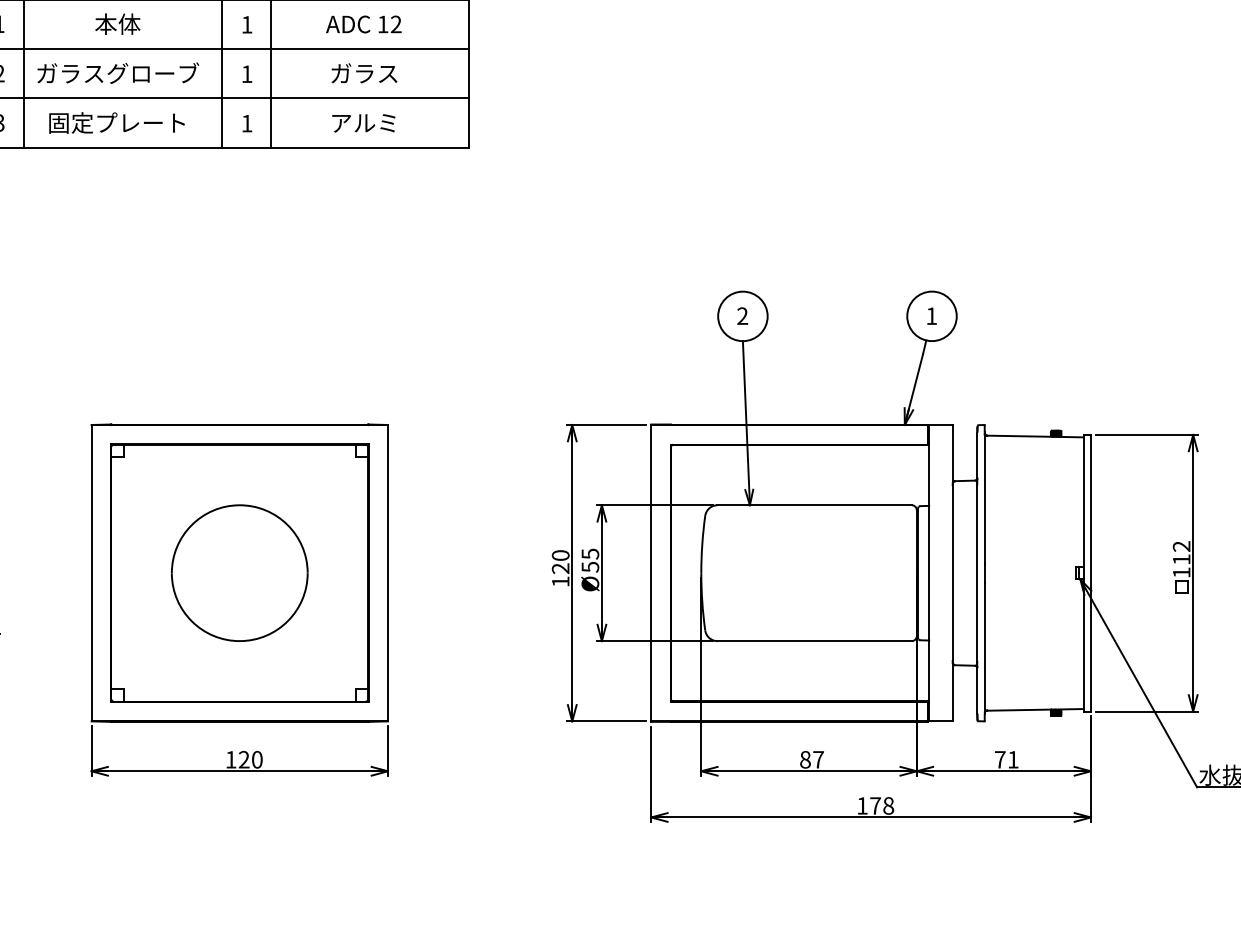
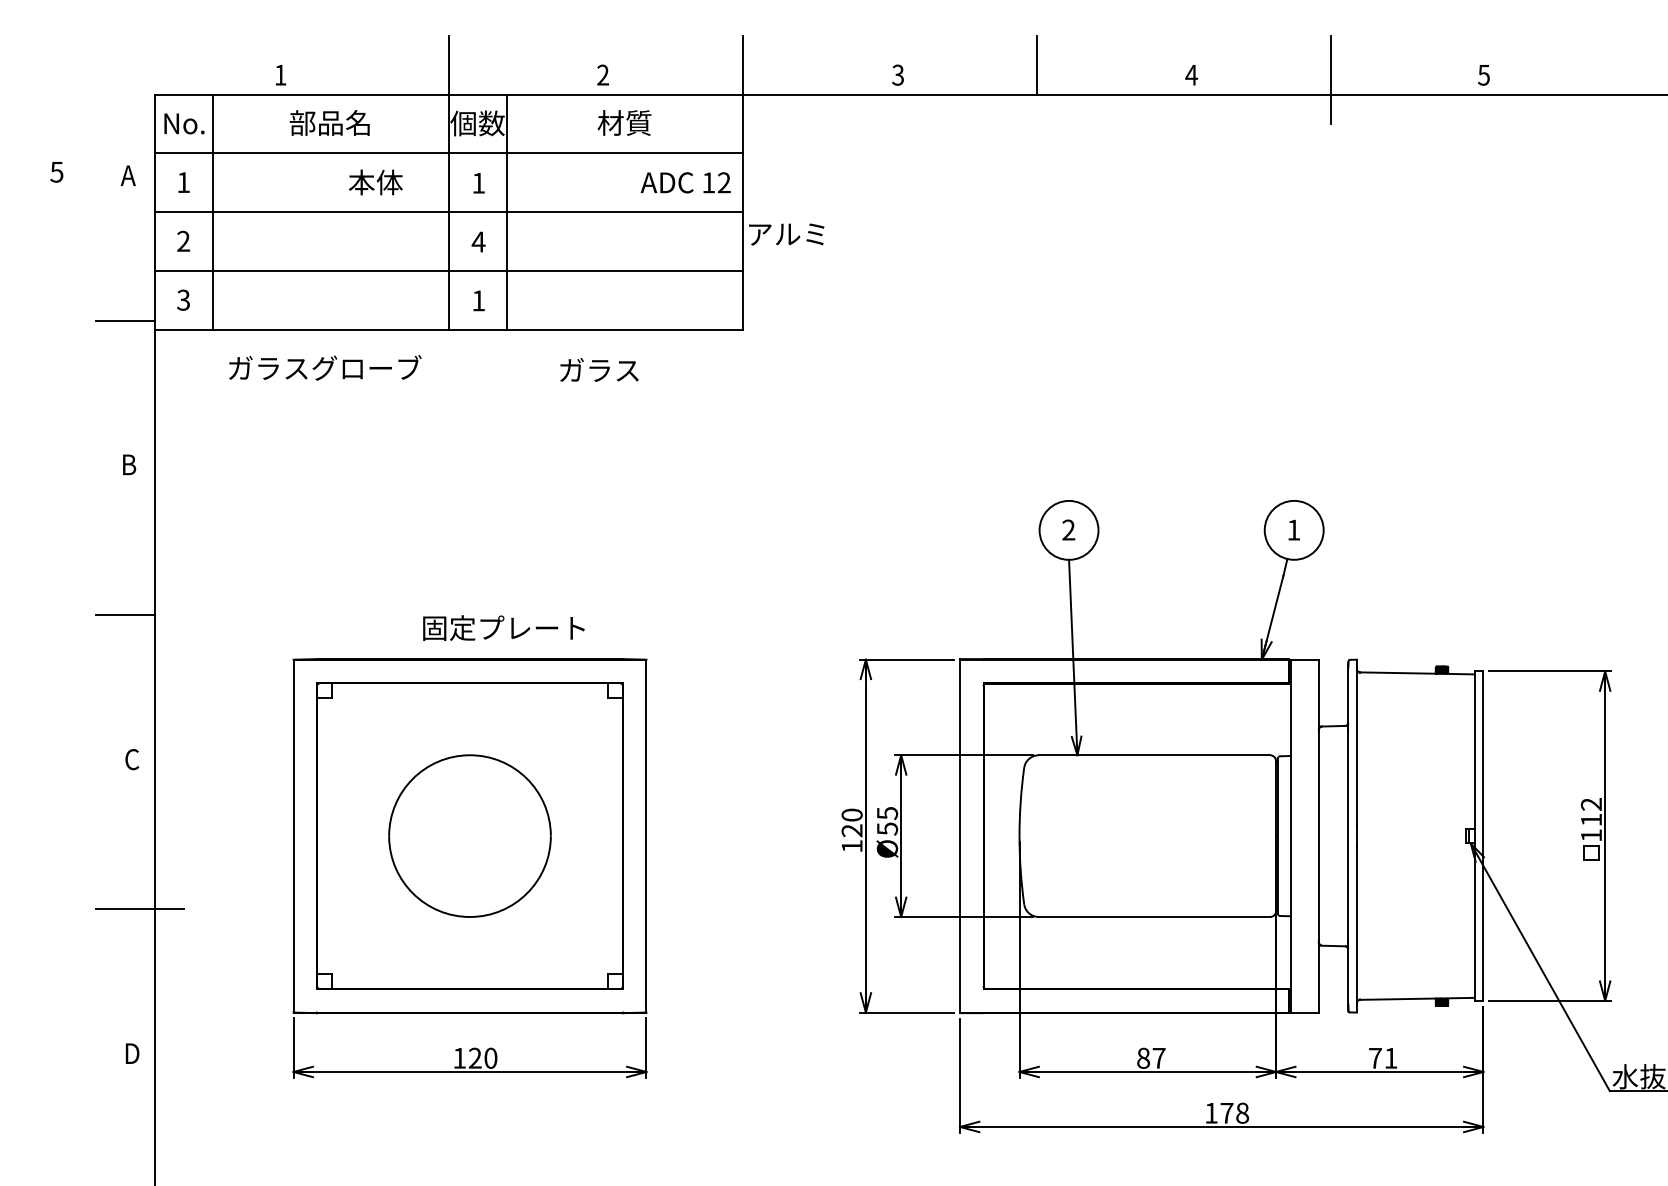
text: (117, 24) -> (375, 182), moved
text: (363, 24) -> (685, 182), moved
text: (118, 72) -> (325, 367), moved
text: (364, 72) -> (599, 369), moved
text: (246, 73) -> (478, 241), 1 -> 4
text: (116, 122) -> (503, 627), moved
text: (363, 123) -> (786, 234), moved

